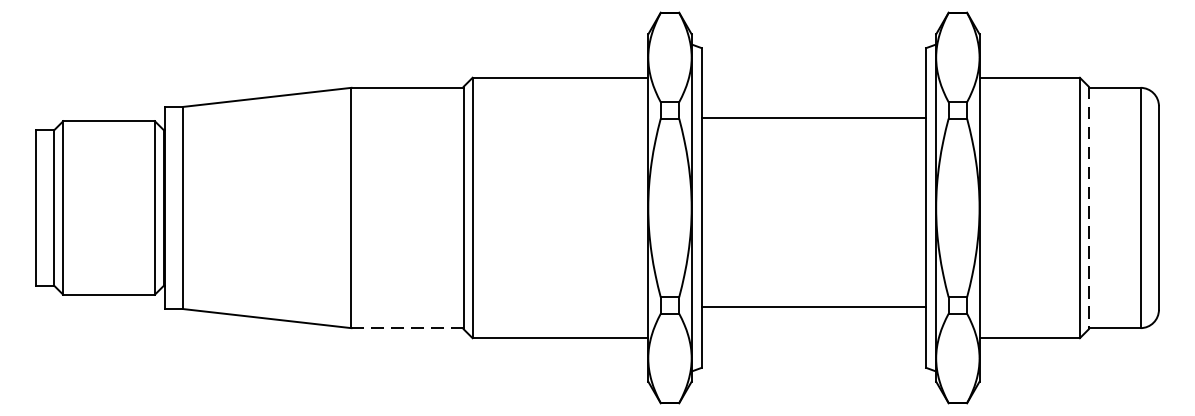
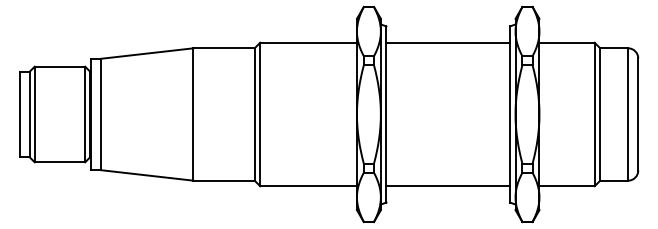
line: (812, 117) -> (447, 42), moved
line: (1088, 208) -> (599, 114), dashed -> solid
line: (812, 307) -> (447, 186), moved
line: (407, 327) -> (224, 180), dashed -> solid

